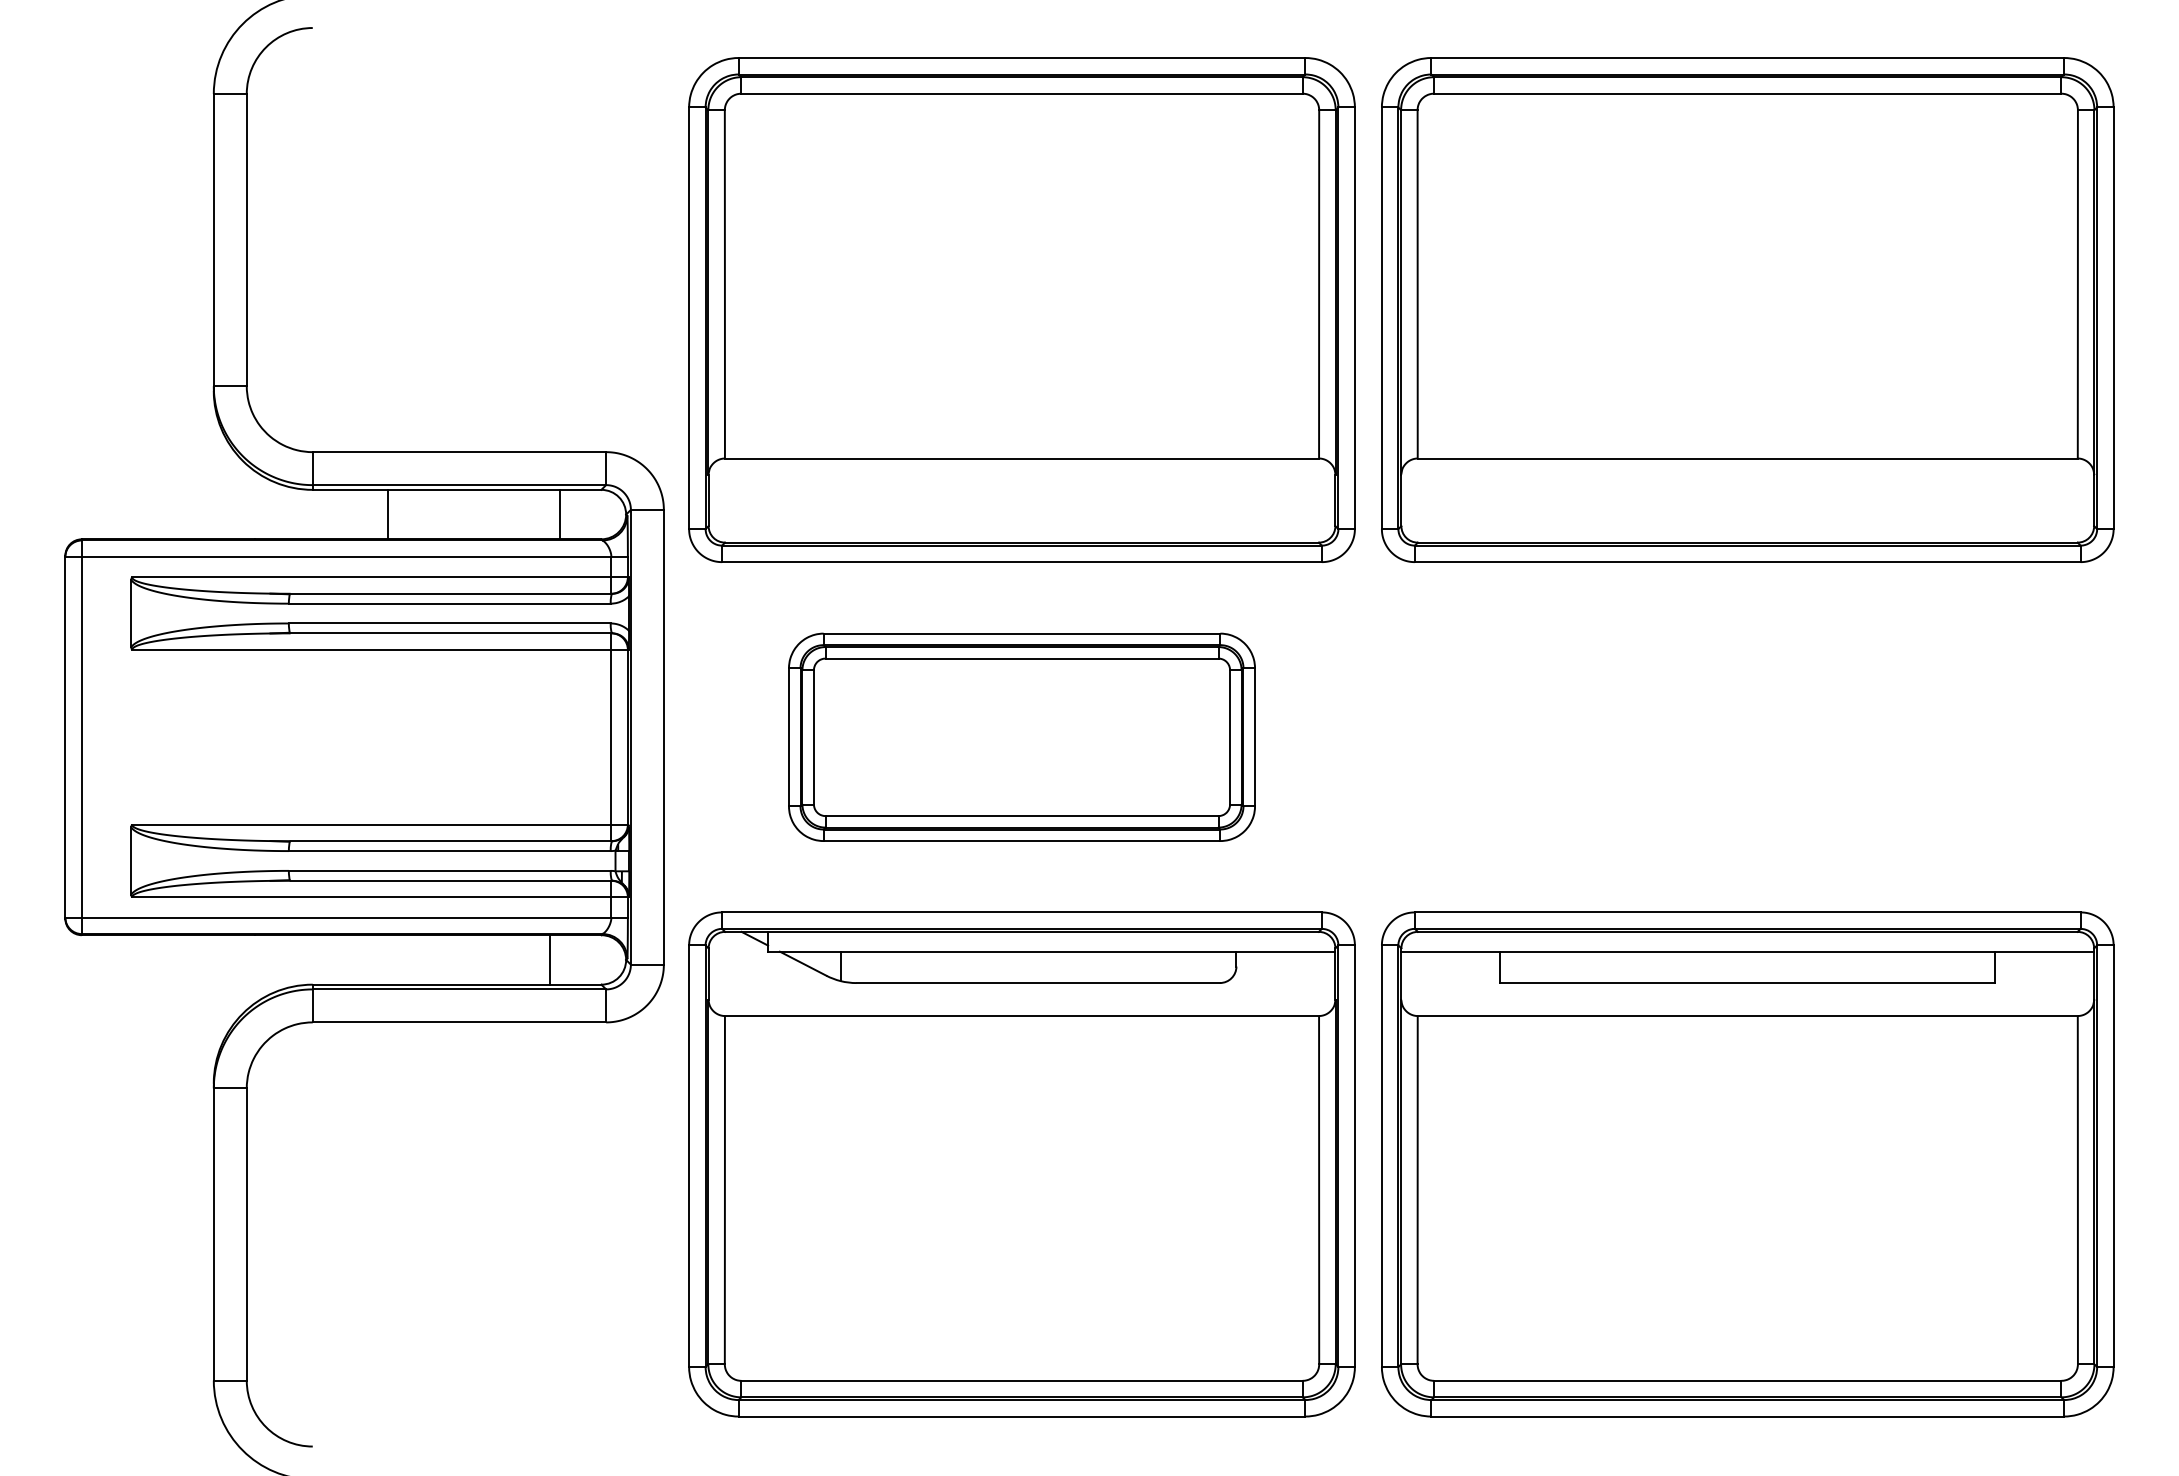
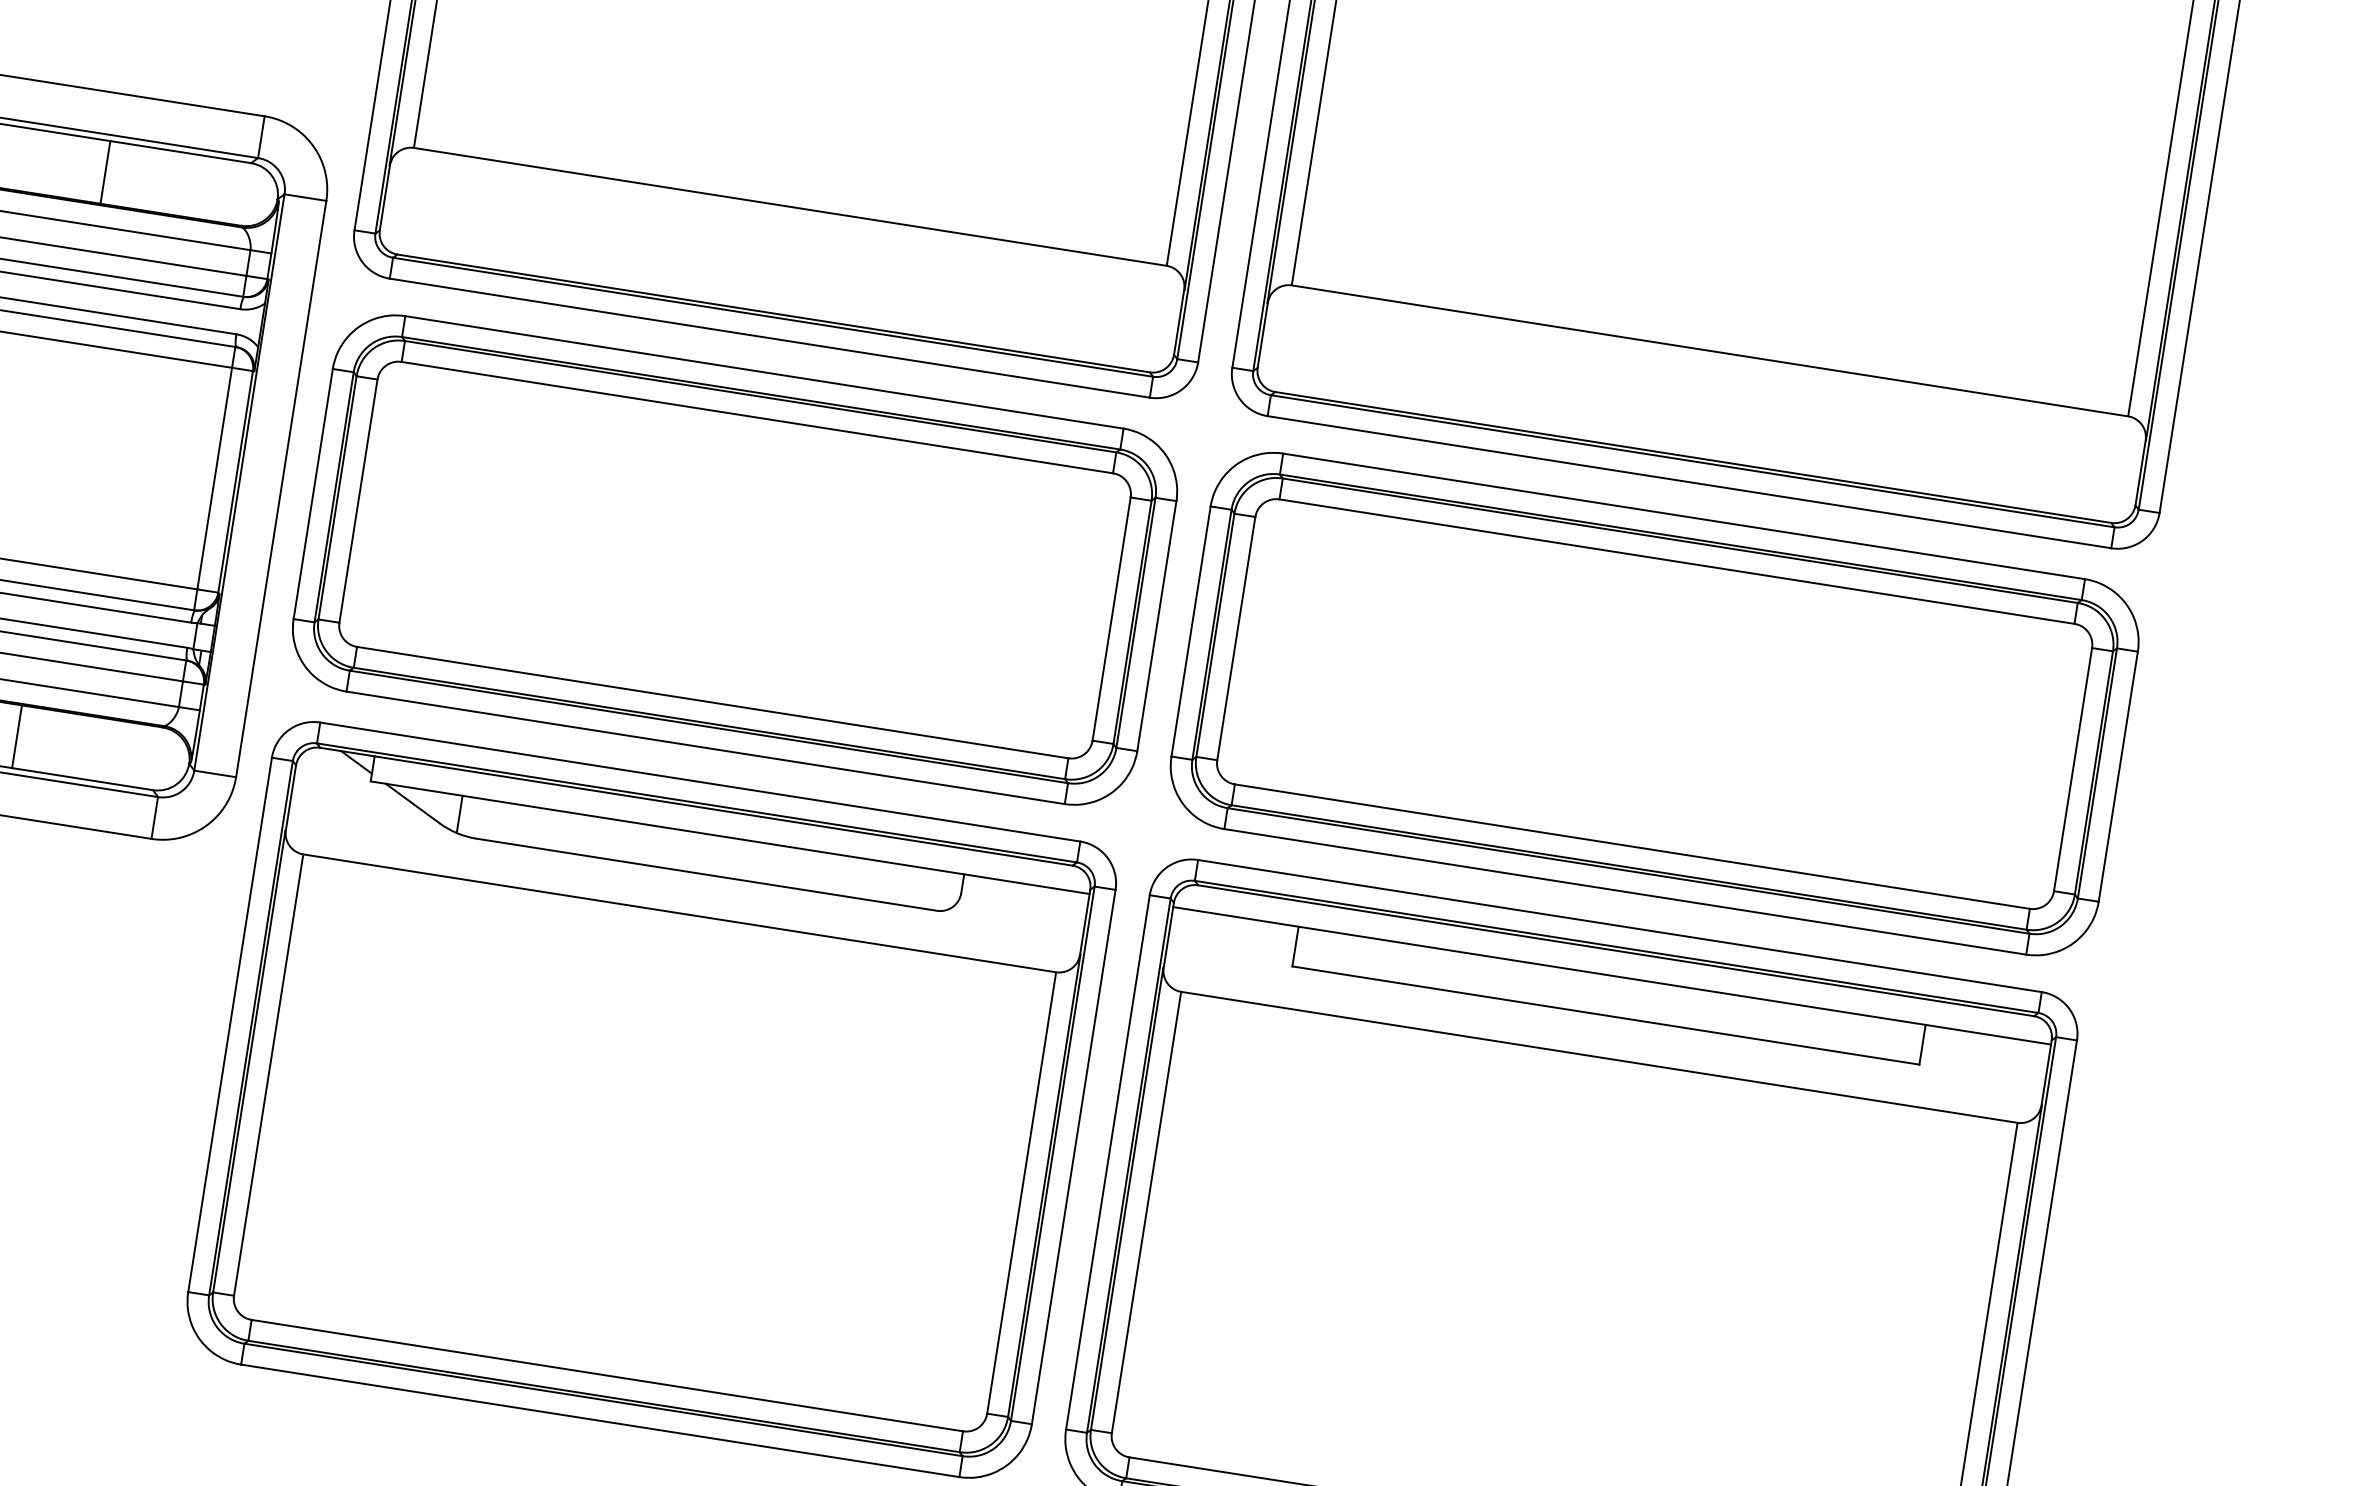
line: (560, 514) -> (105, 172), moved
part: (1021, 737) -> (734, 560), size x1.43
part: (1747, 737) -> (1654, 704), added
line: (550, 959) -> (17, 736), moved

